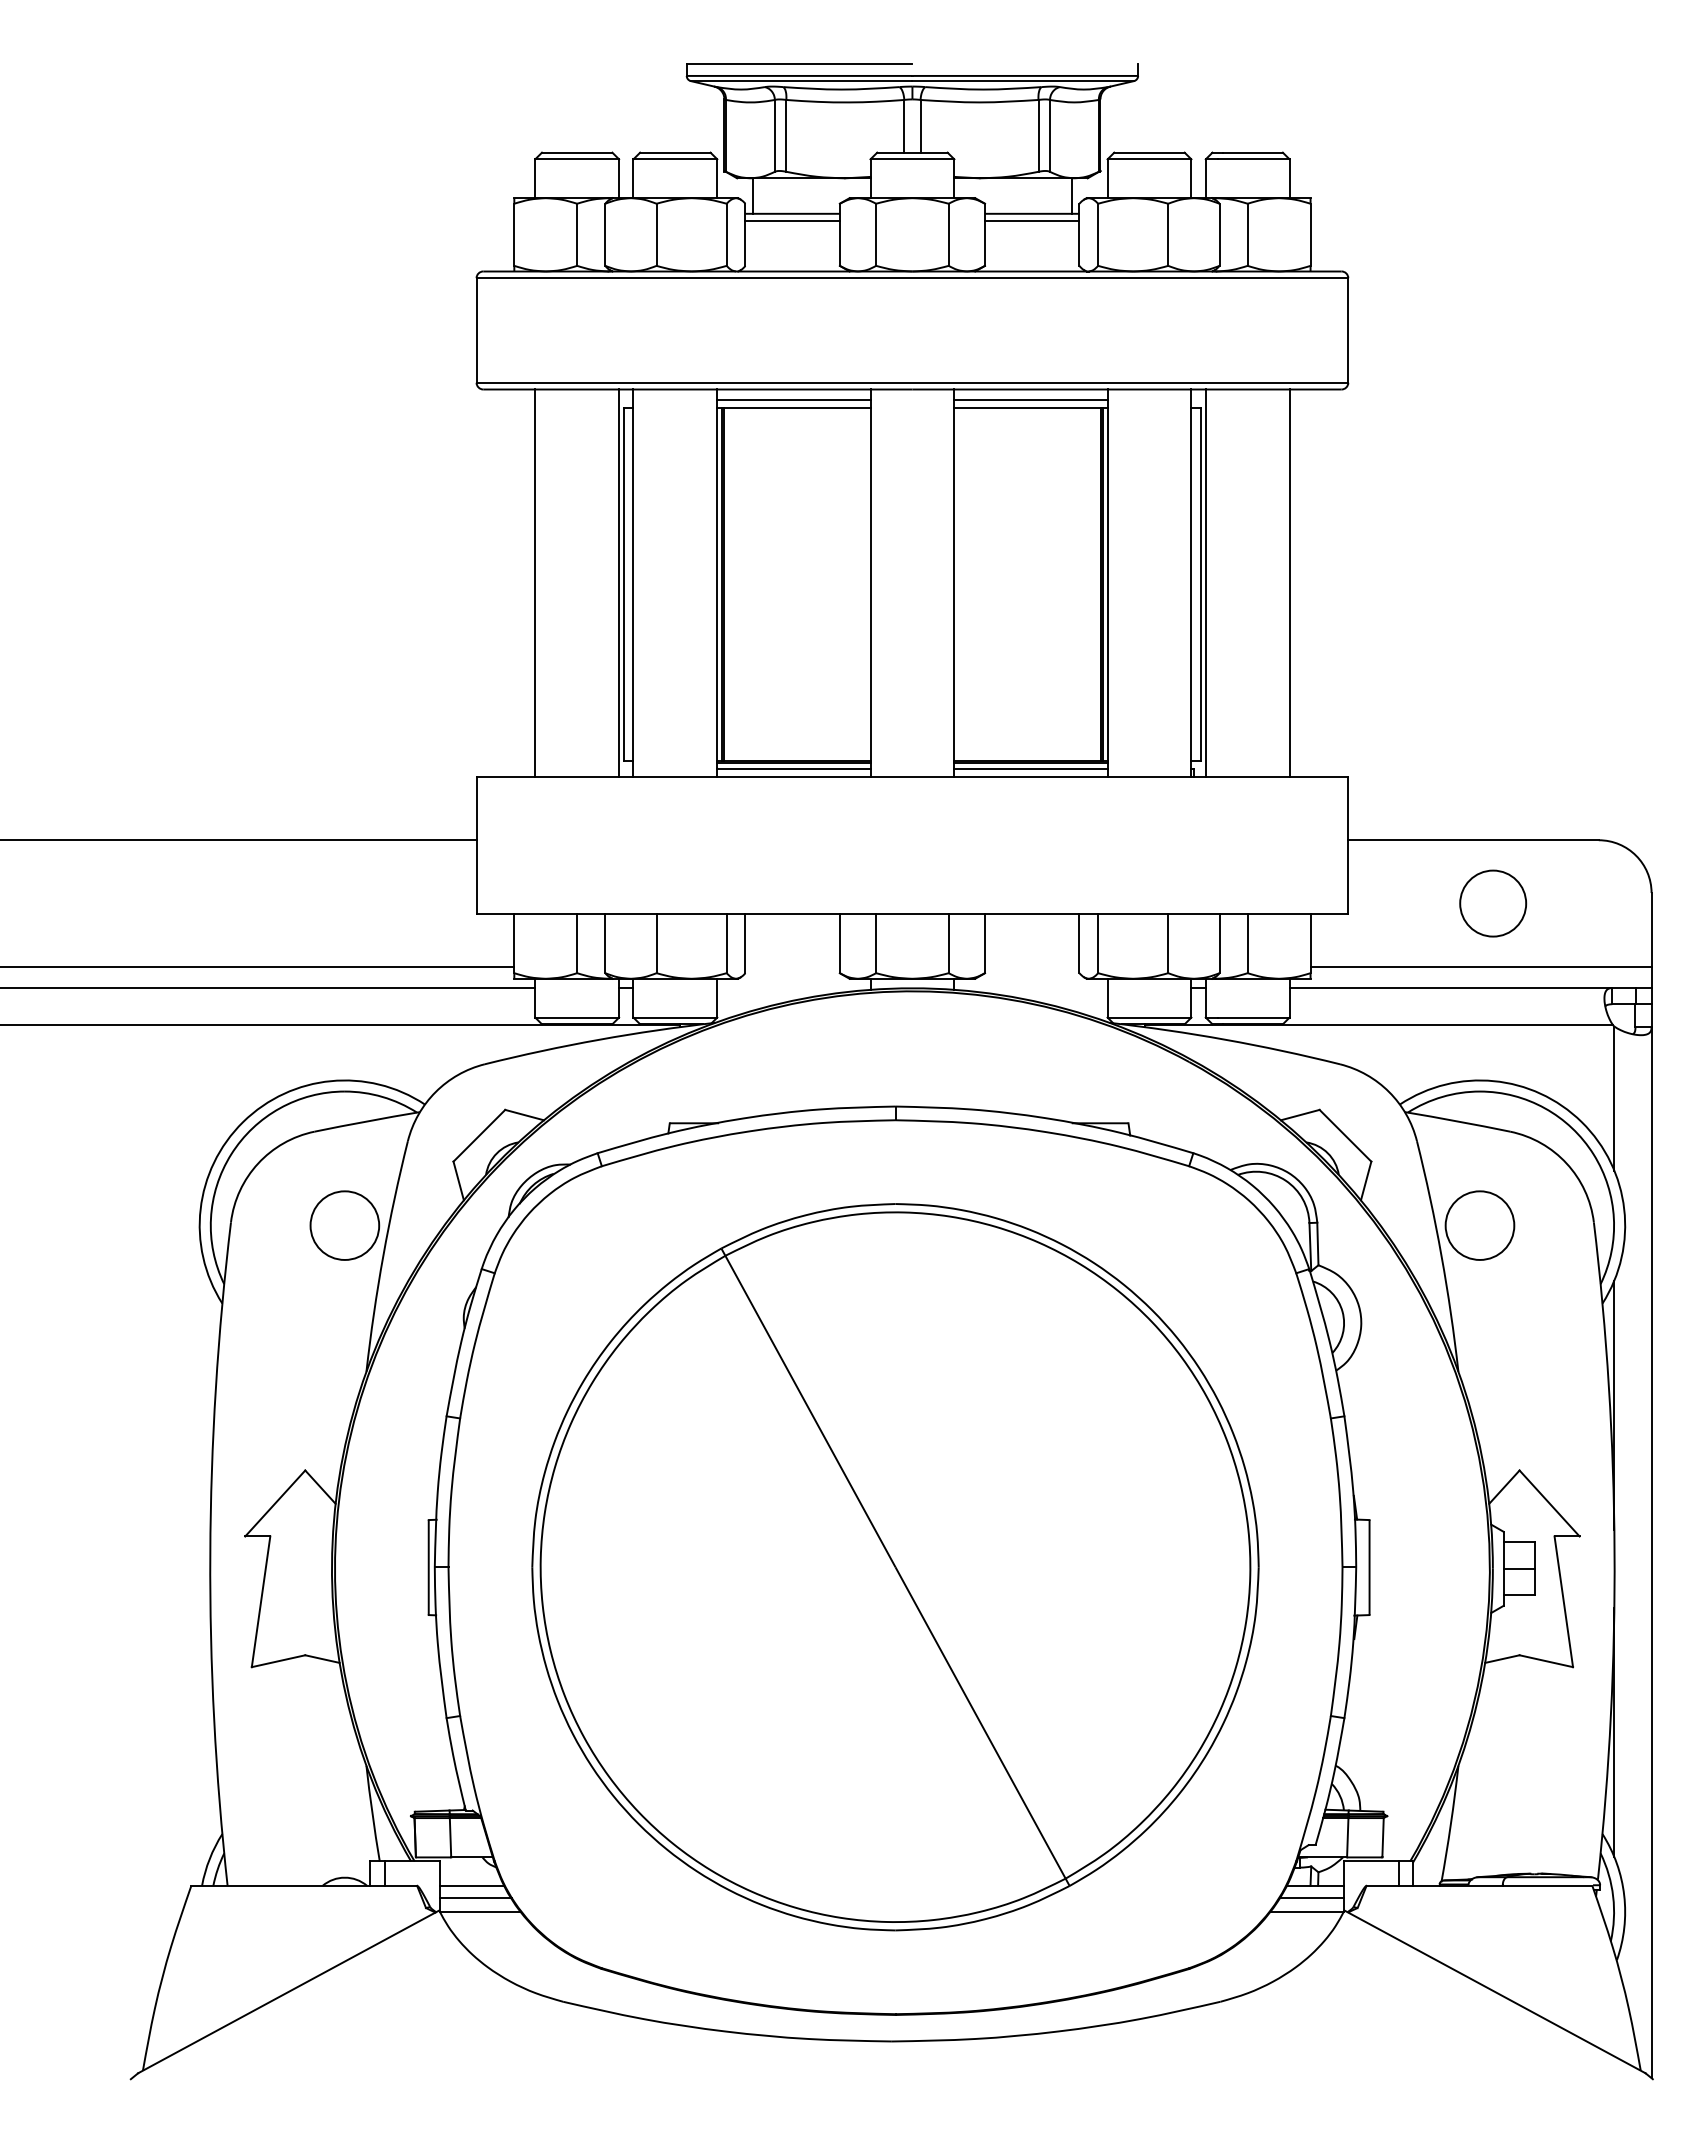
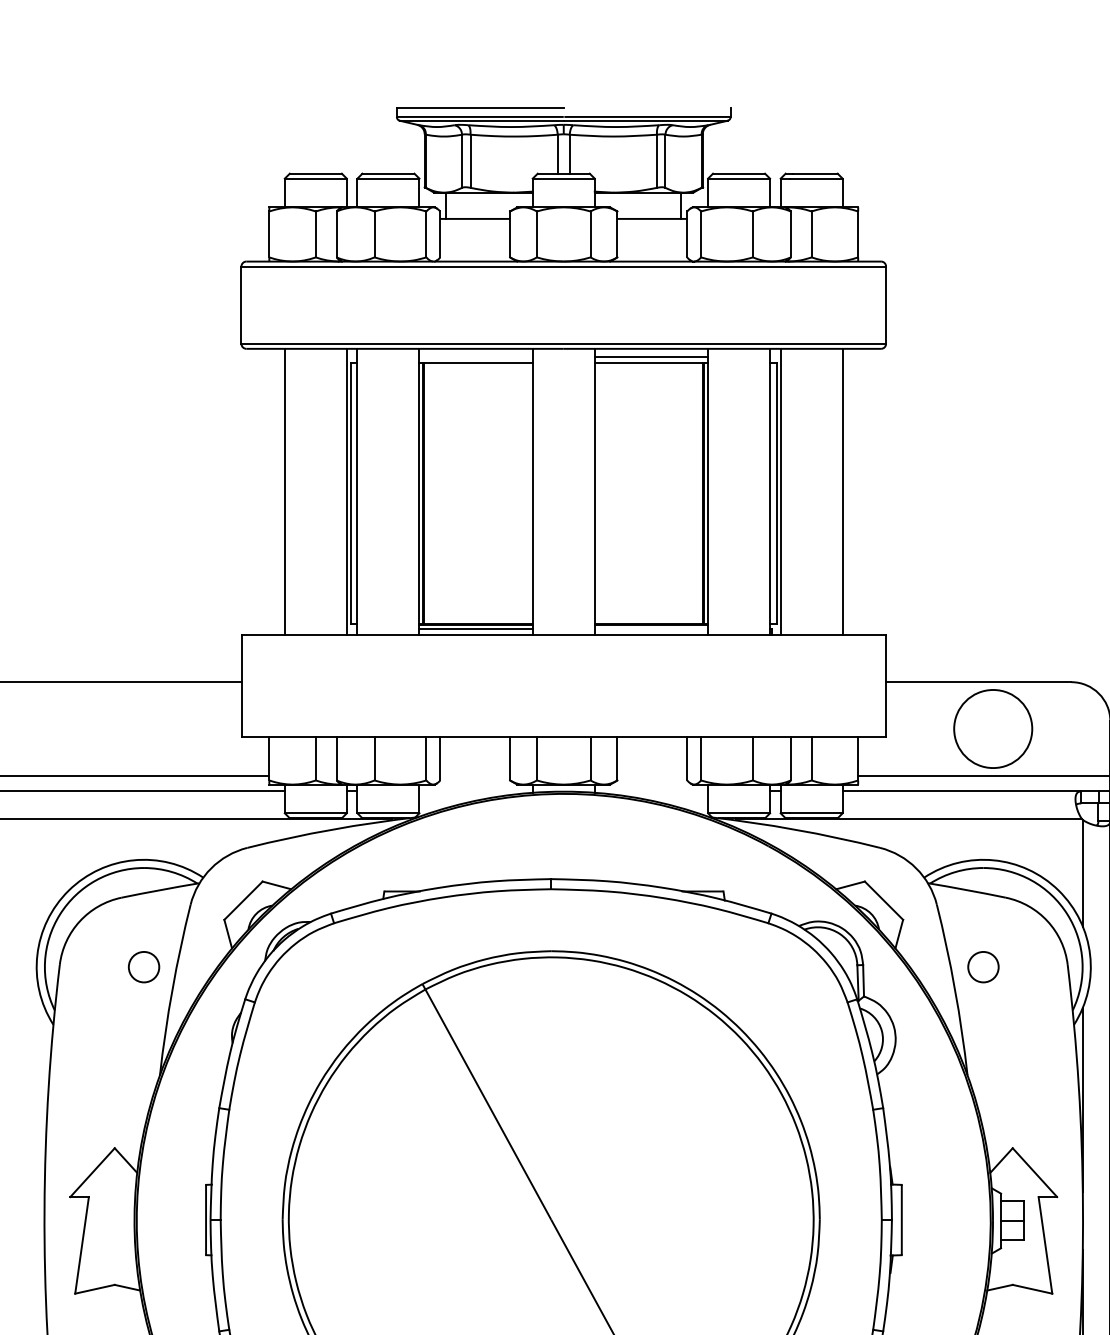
line: (792, 220) -> (475, 223), removed
line: (1032, 220) -> (652, 223), removed
line: (793, 400) -> (475, 356), removed
line: (1030, 768) -> (651, 629), removed
circle: (1493, 903) -> (993, 728), size x1.6
circle: (344, 1225) -> (143, 967), size x0.6
circle: (1479, 1225) -> (983, 967), size x0.6

